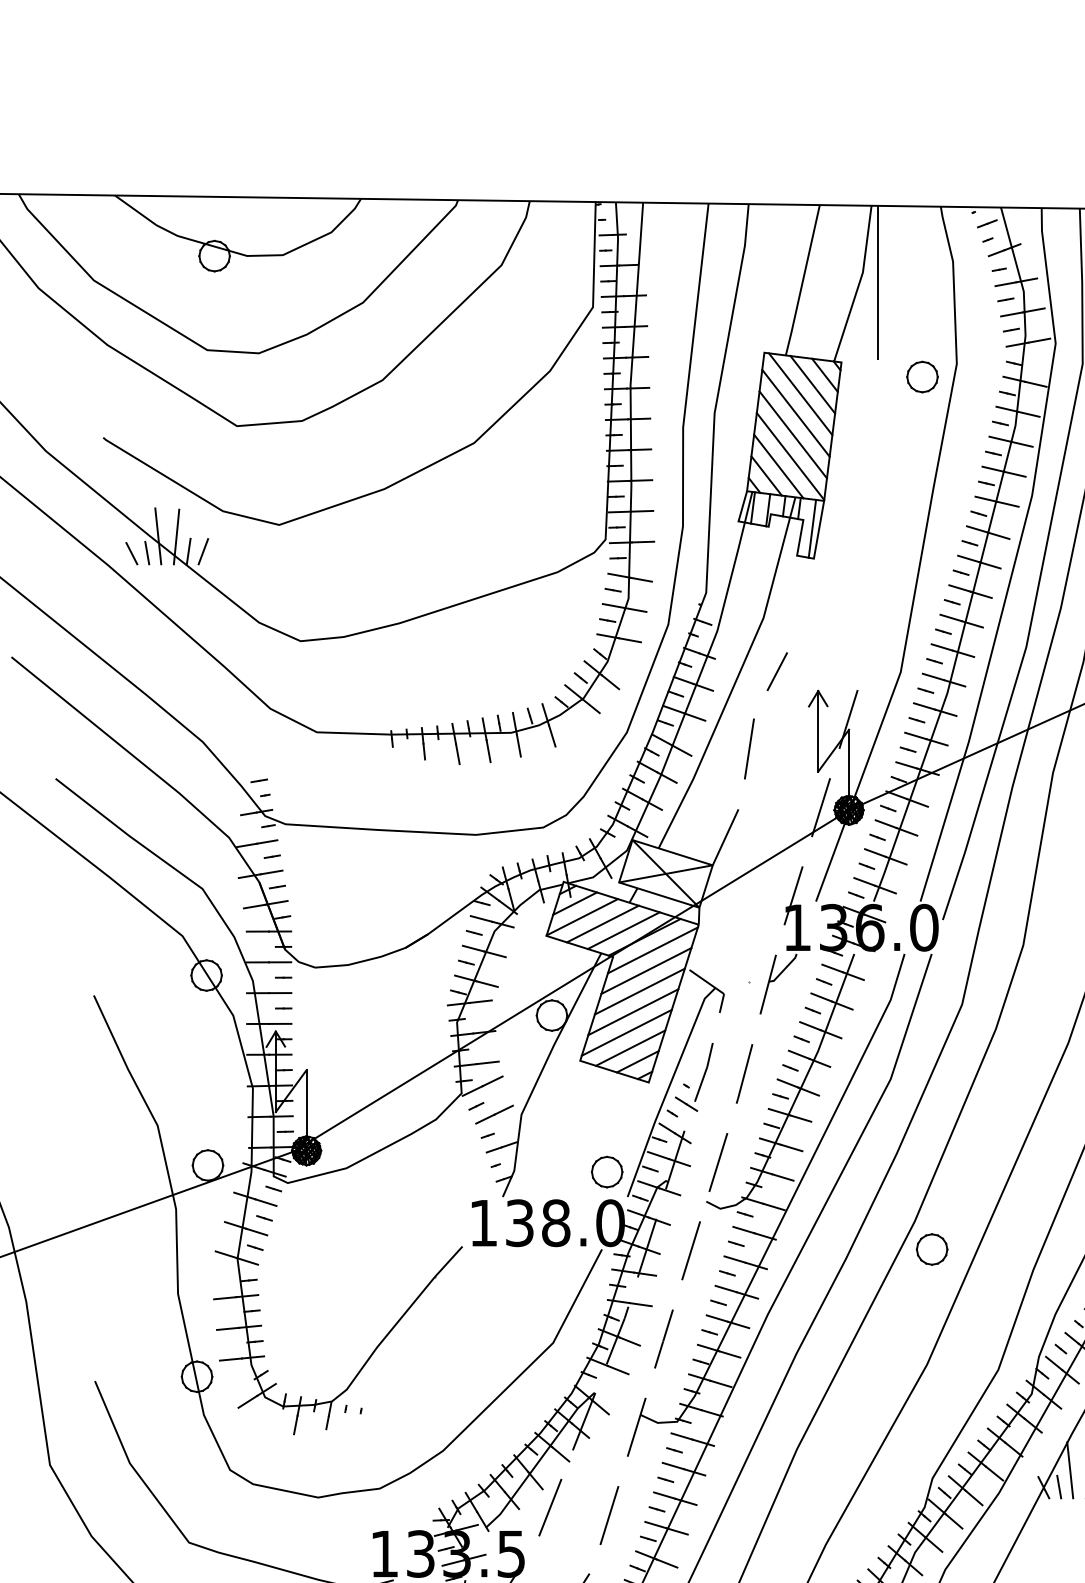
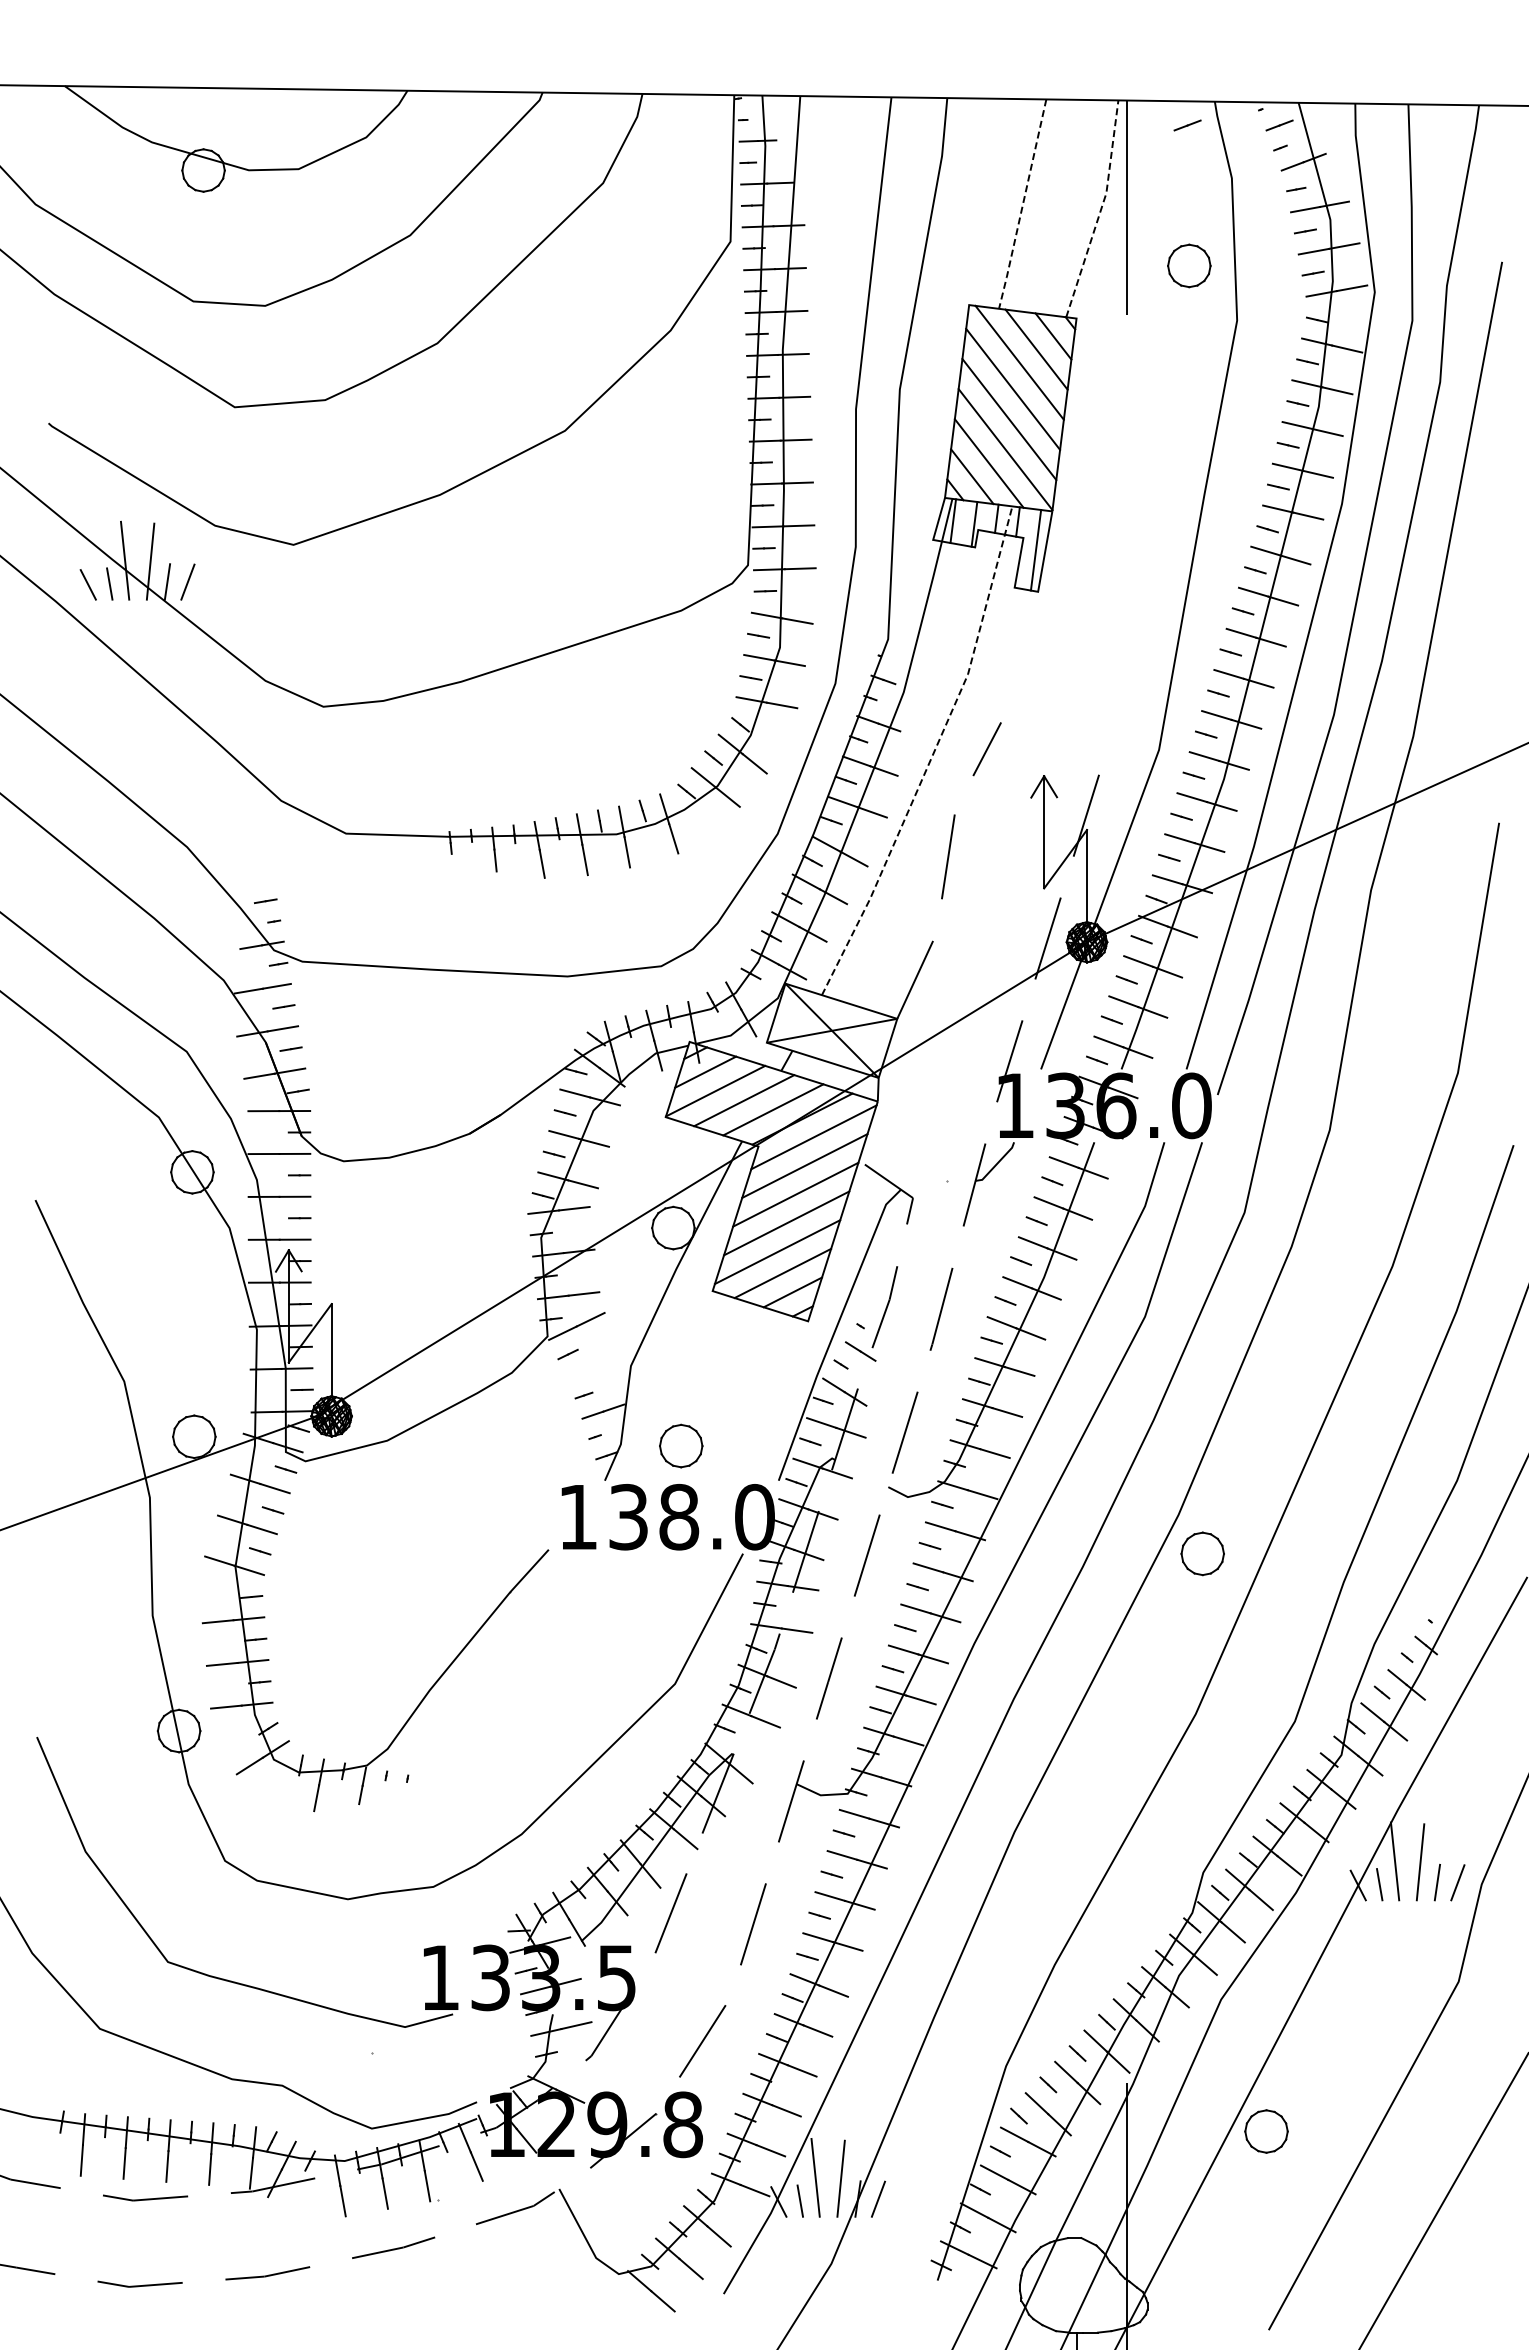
line: (921, 223) -> (1187, 125), added
line: (802, 281) -> (1022, 205), solid -> dashed
line: (858, 284) -> (1100, 210), solid -> dashed
part: (922, 376) -> (1189, 265), moved
line: (738, 676) -> (932, 756), solid -> dashed
line: (493, 1114) -> (592, 1365), removed
part: (607, 1171) -> (681, 1445), moved

